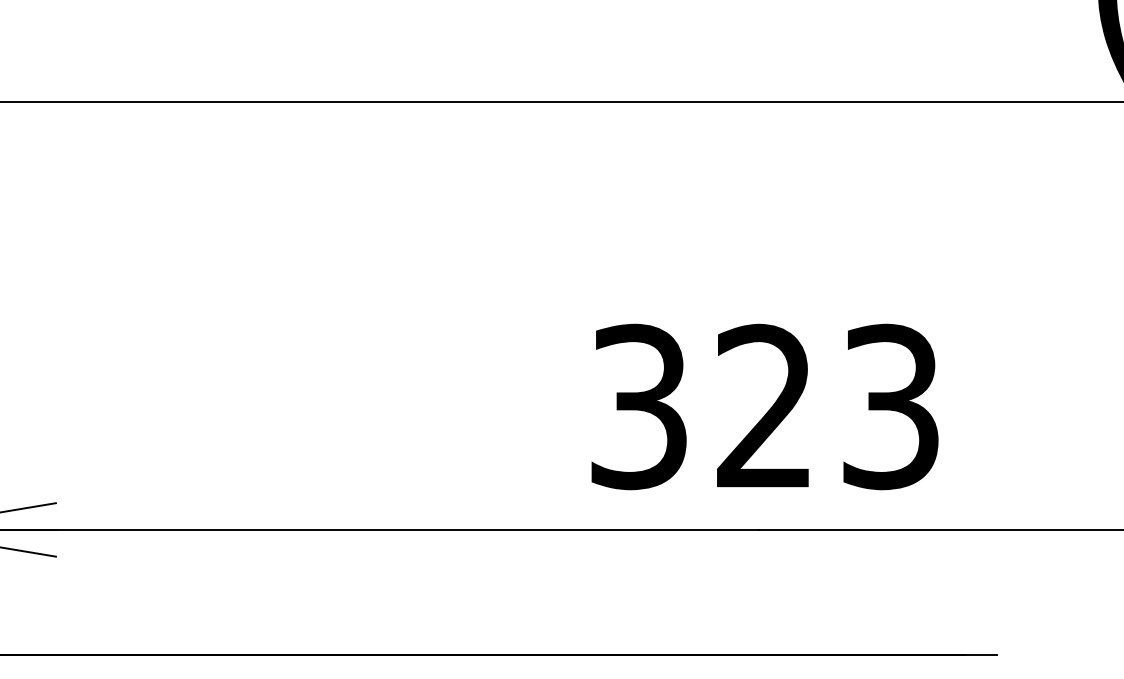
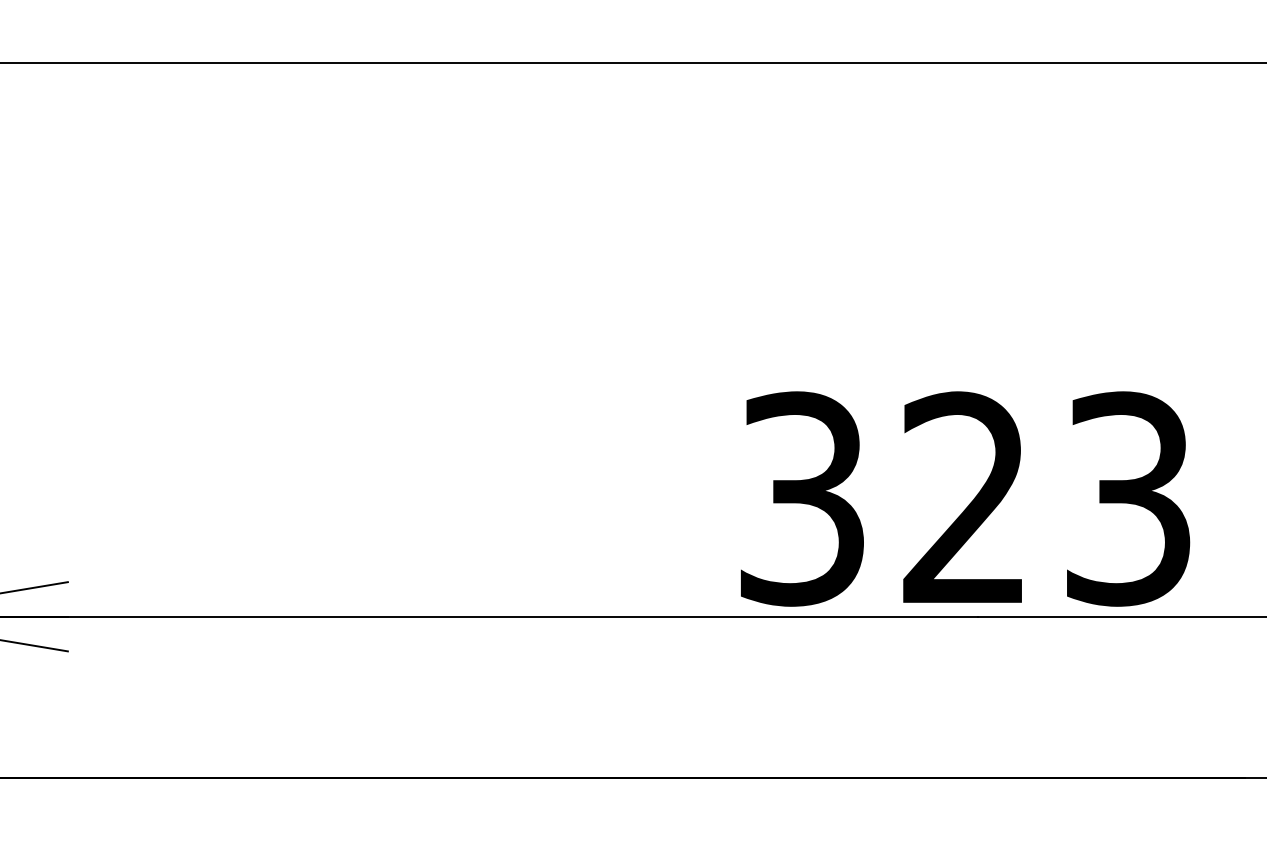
text: (764, 406) -> (964, 498), moved

